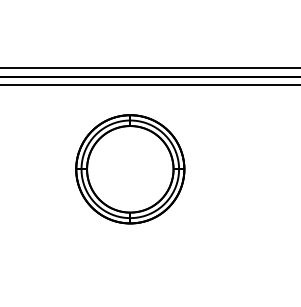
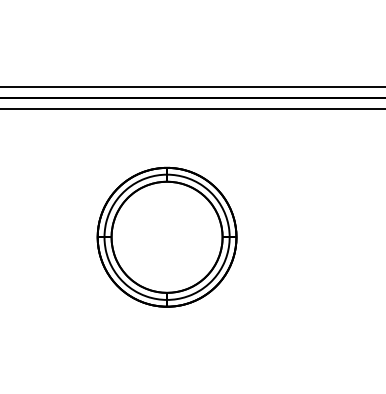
part: (129, 168) -> (166, 236), moved

